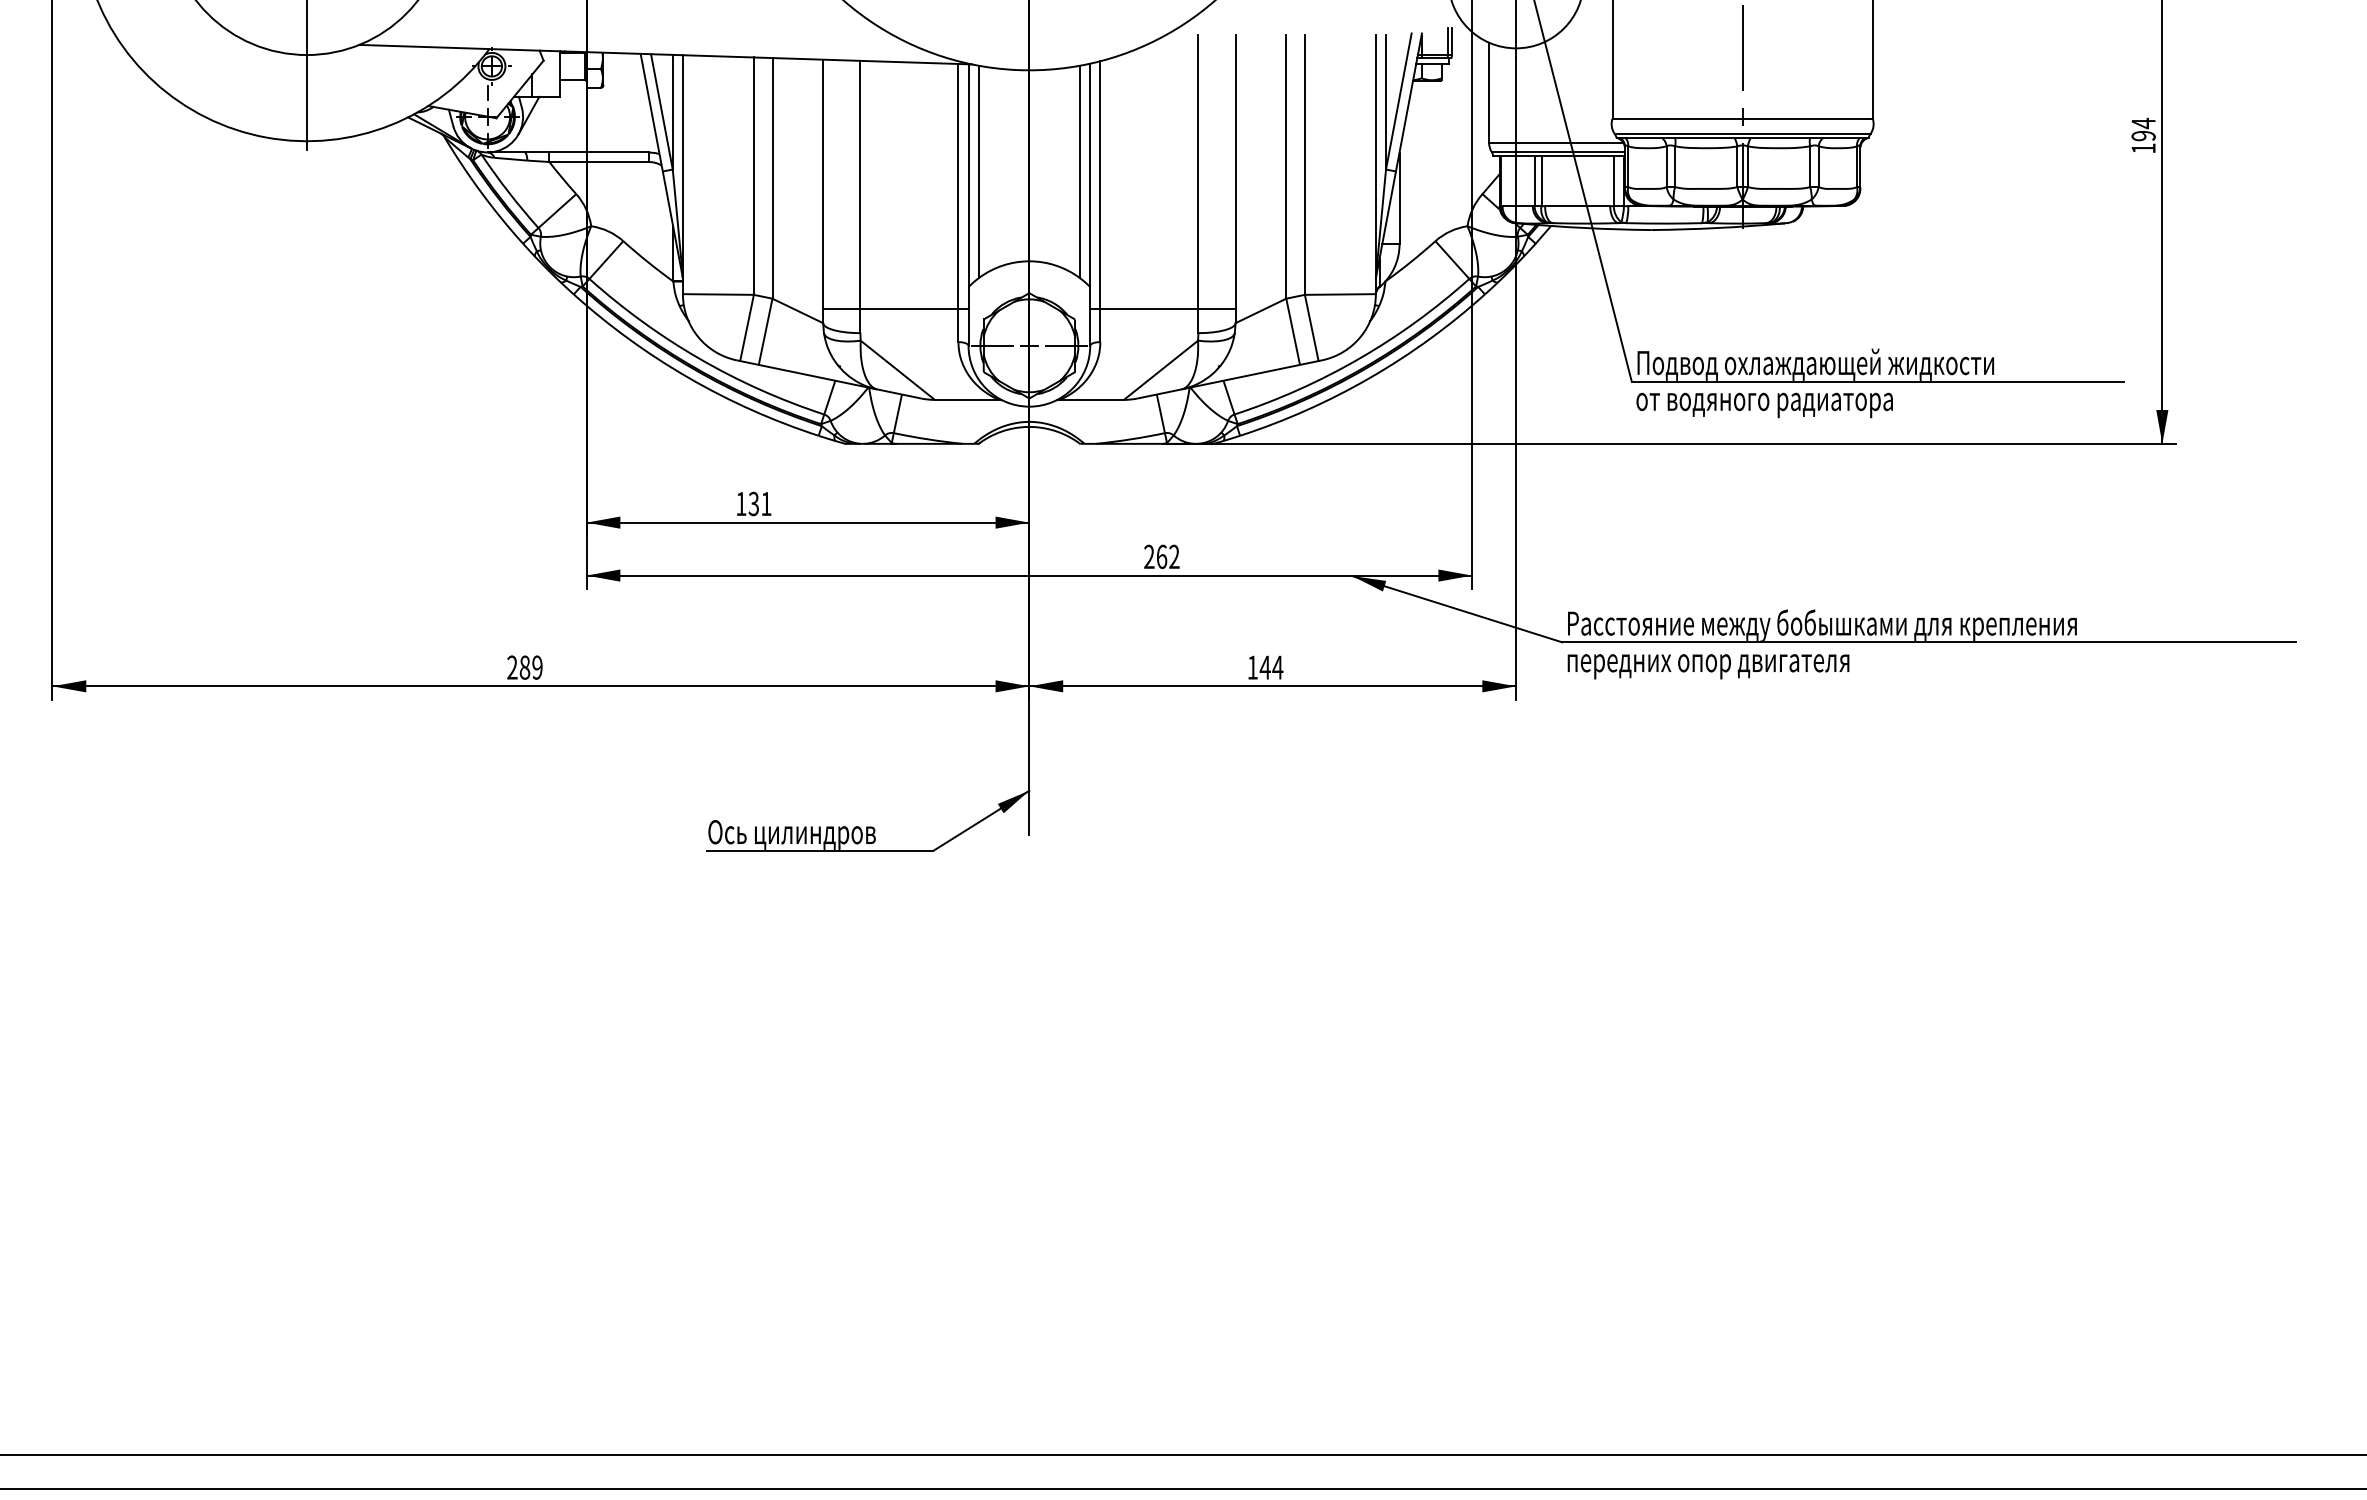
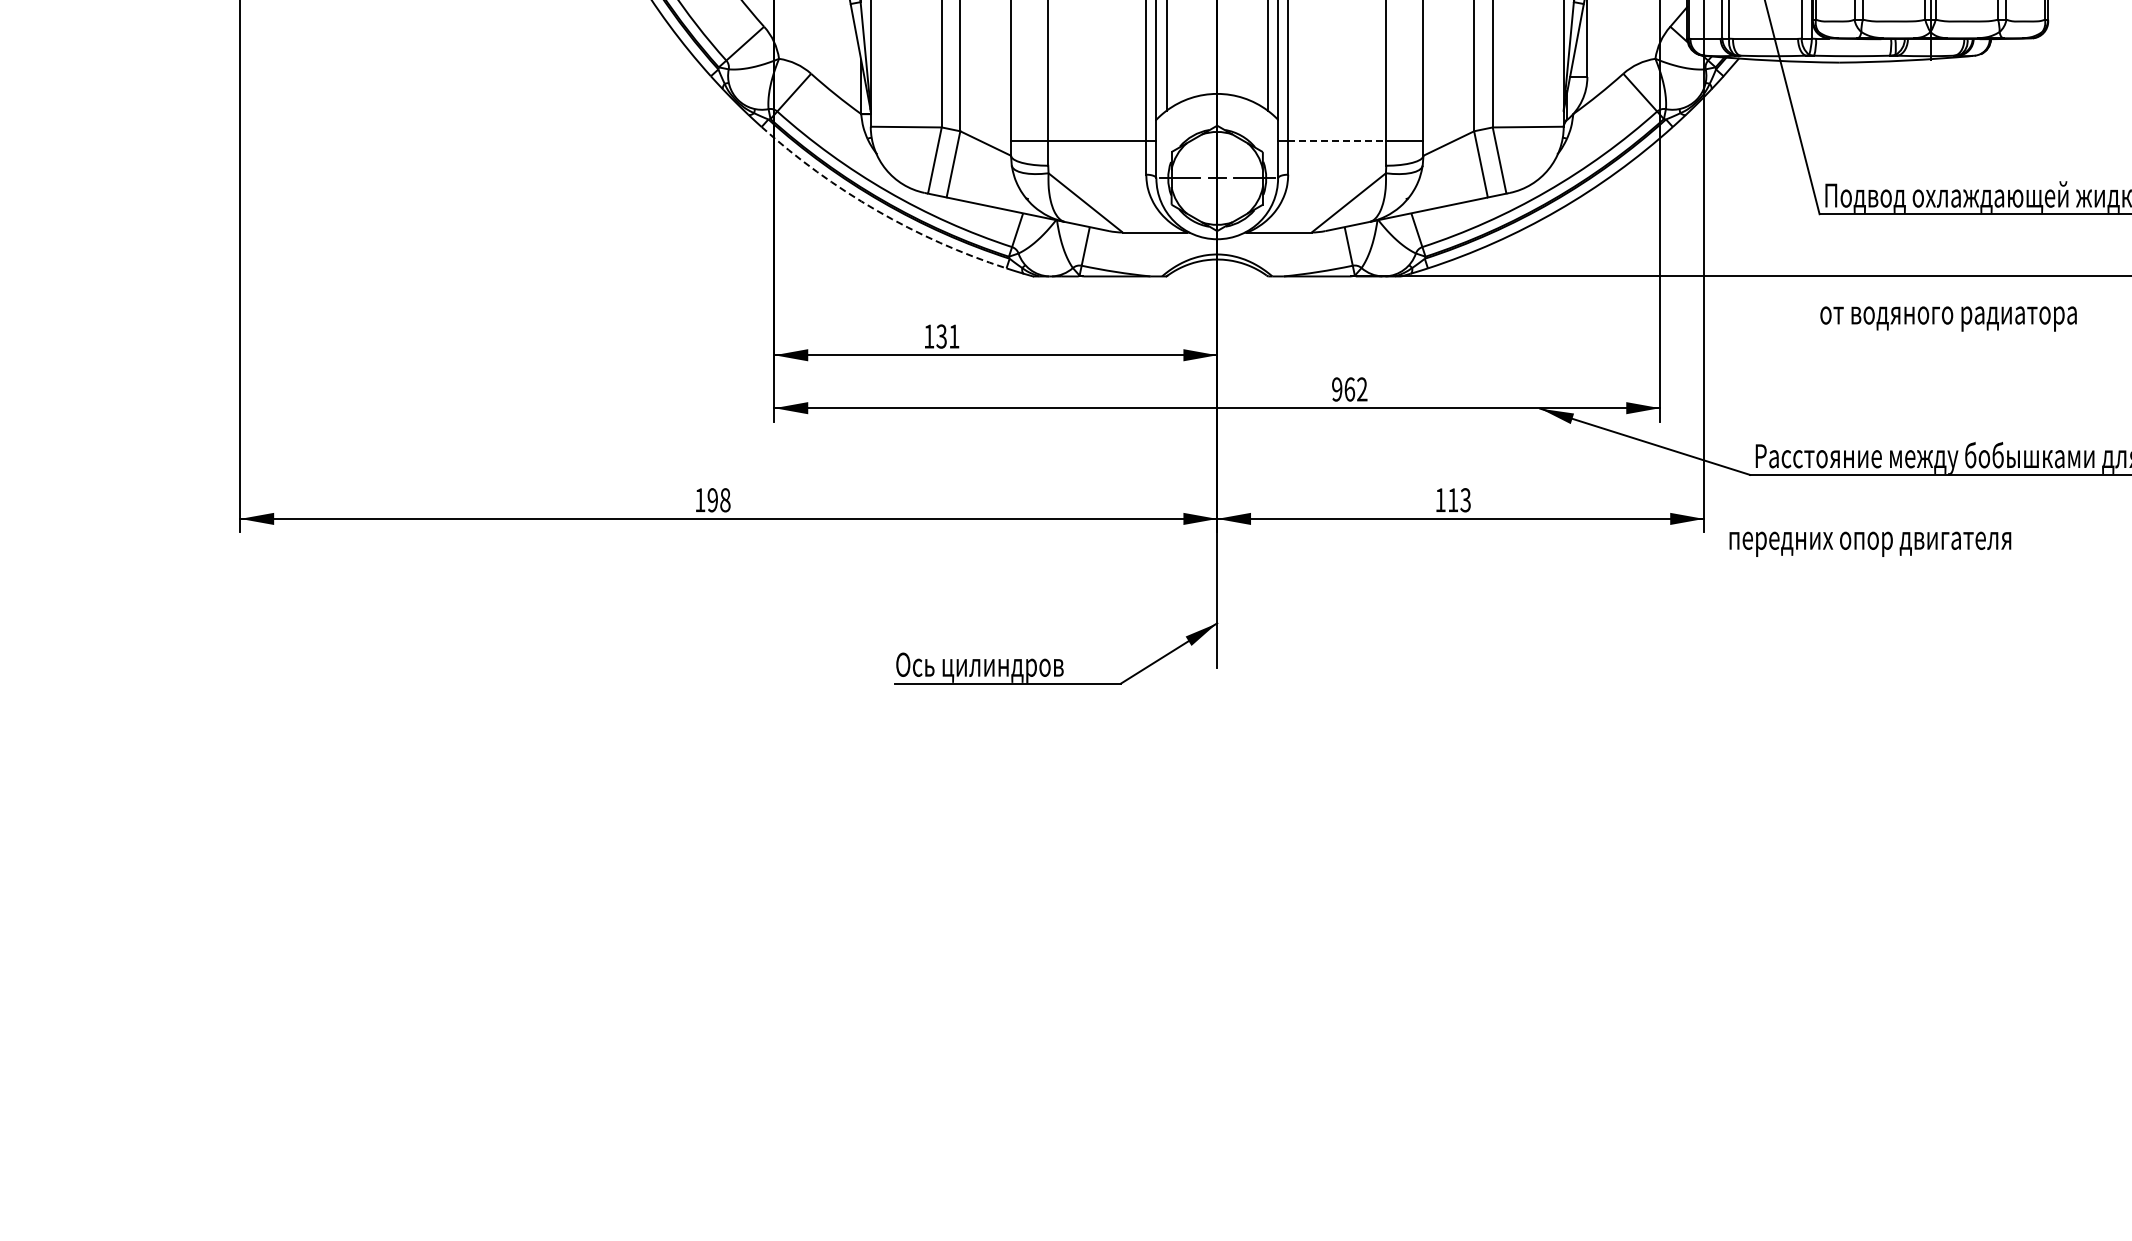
line: (1149, 308) -> (1337, 141), solid -> dashed
arc: (688, 377) -> (876, 210), solid -> dashed
text: (1764, 405) -> (1948, 319), moved
text: (1149, 557) -> (1337, 390), 262 -> 962
text: (1708, 666) -> (1870, 544), moved
text: (524, 667) -> (712, 500), 289 -> 198
text: (1271, 667) -> (1459, 500), 144 -> 113

